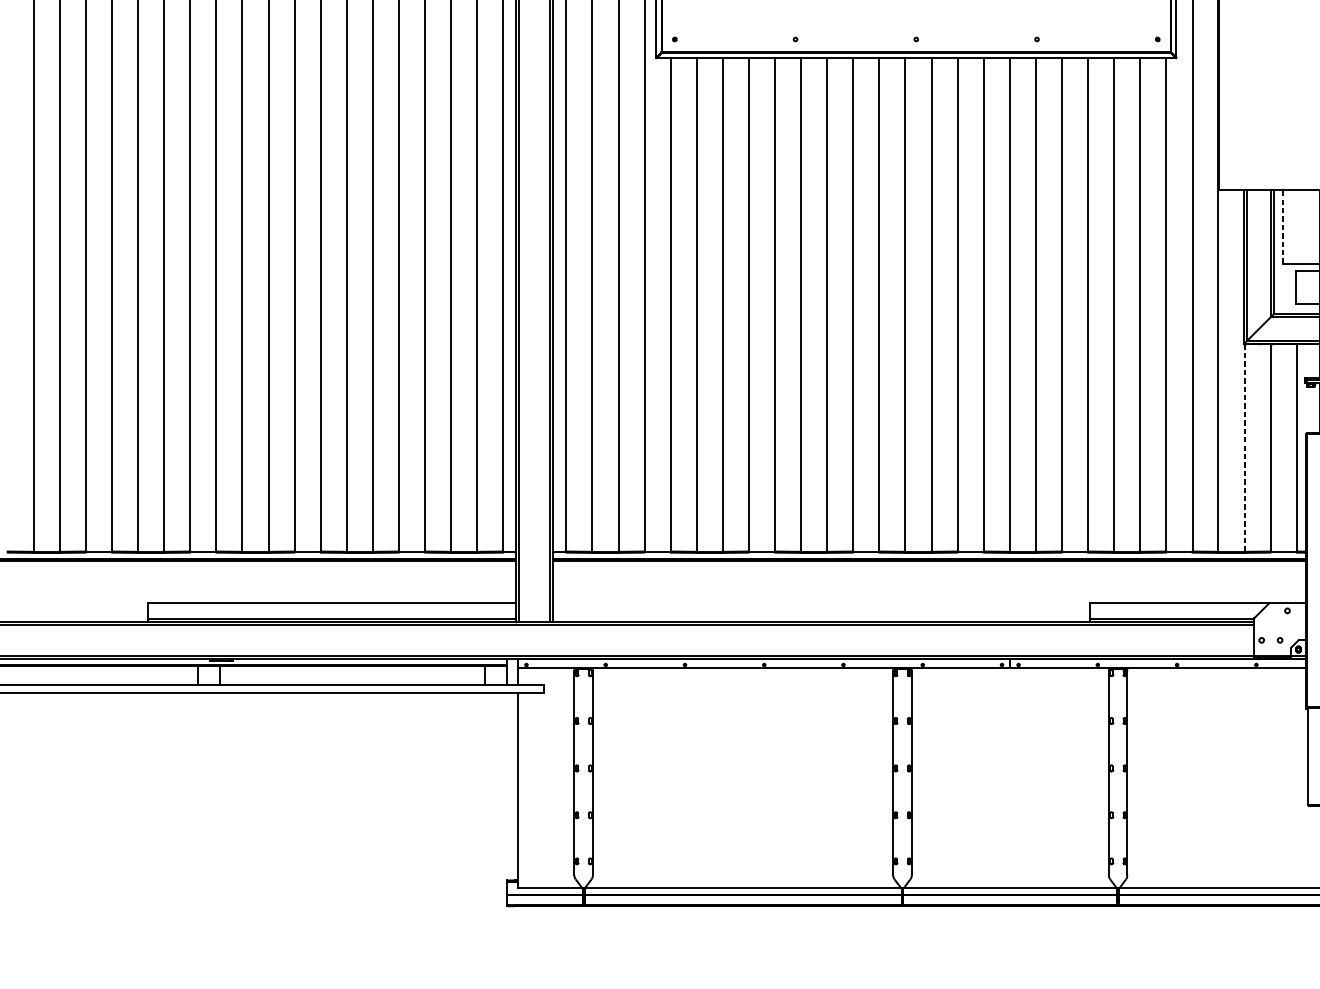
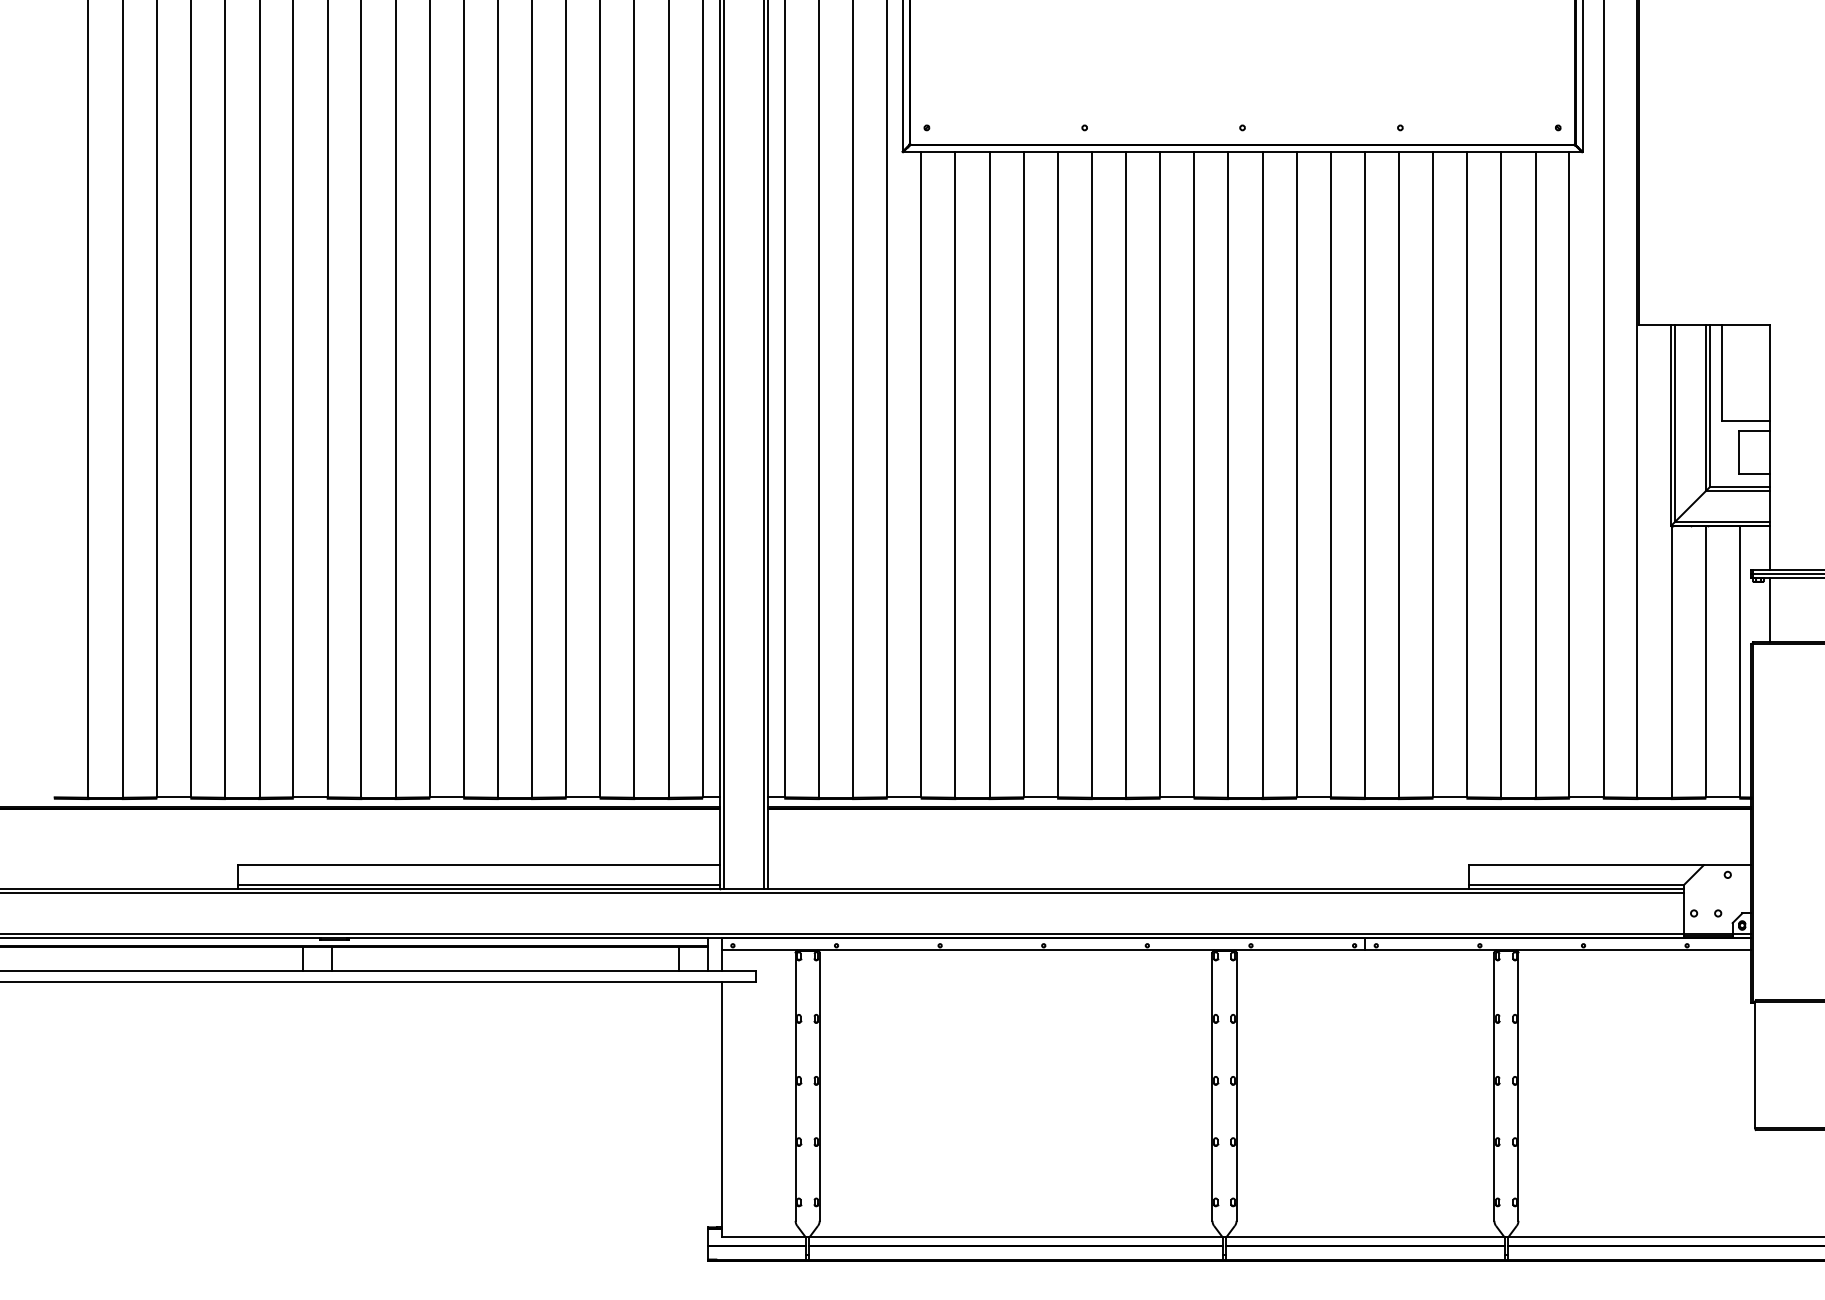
line: (1283, 226) -> (1722, 372), dashed -> solid
line: (1245, 447) -> (1672, 661), dashed -> solid

